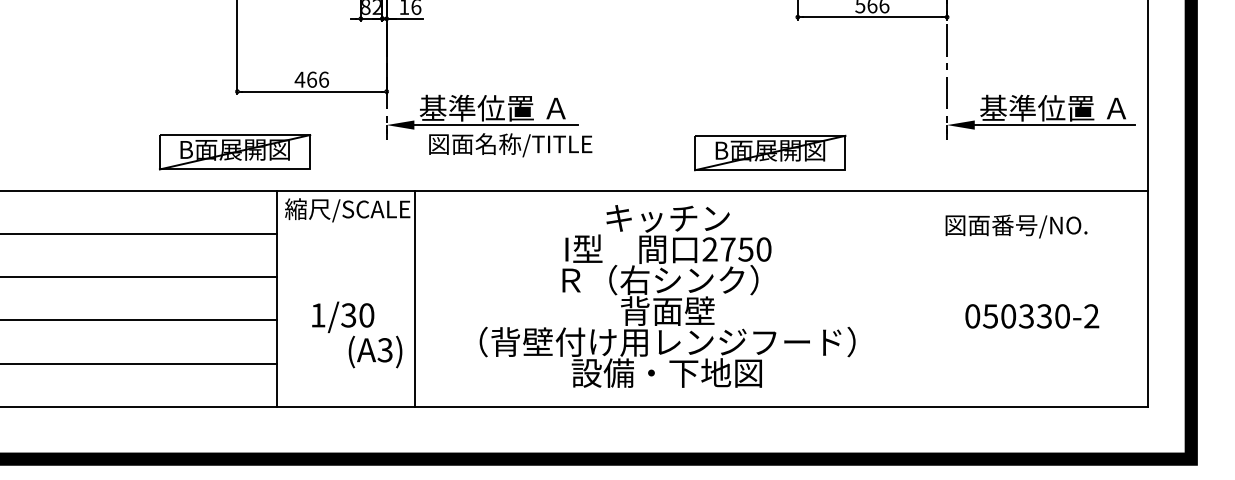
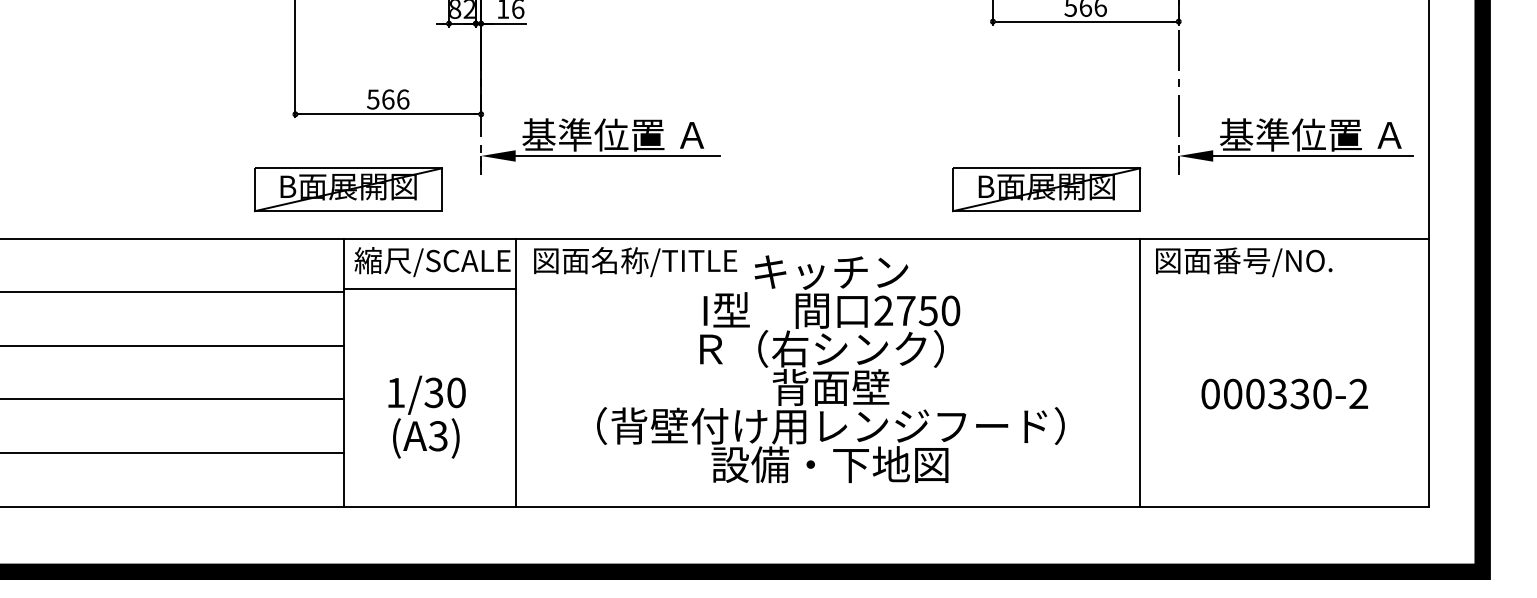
text: (299, 79) -> (372, 99), 466 -> 566
text: (510, 145) -> (635, 262), moved
part: (235, 152) -> (348, 189), moved
part: (770, 152) -> (1046, 189), moved
text: (1016, 226) -> (1244, 262), moved
line: (345, 232) -> (430, 289), added
line: (916, 299) -> (1140, 372), added
text: (990, 315) -> (1232, 393), 050330-2 -> 000330-2
text: (375, 352) -> (426, 438), moved

